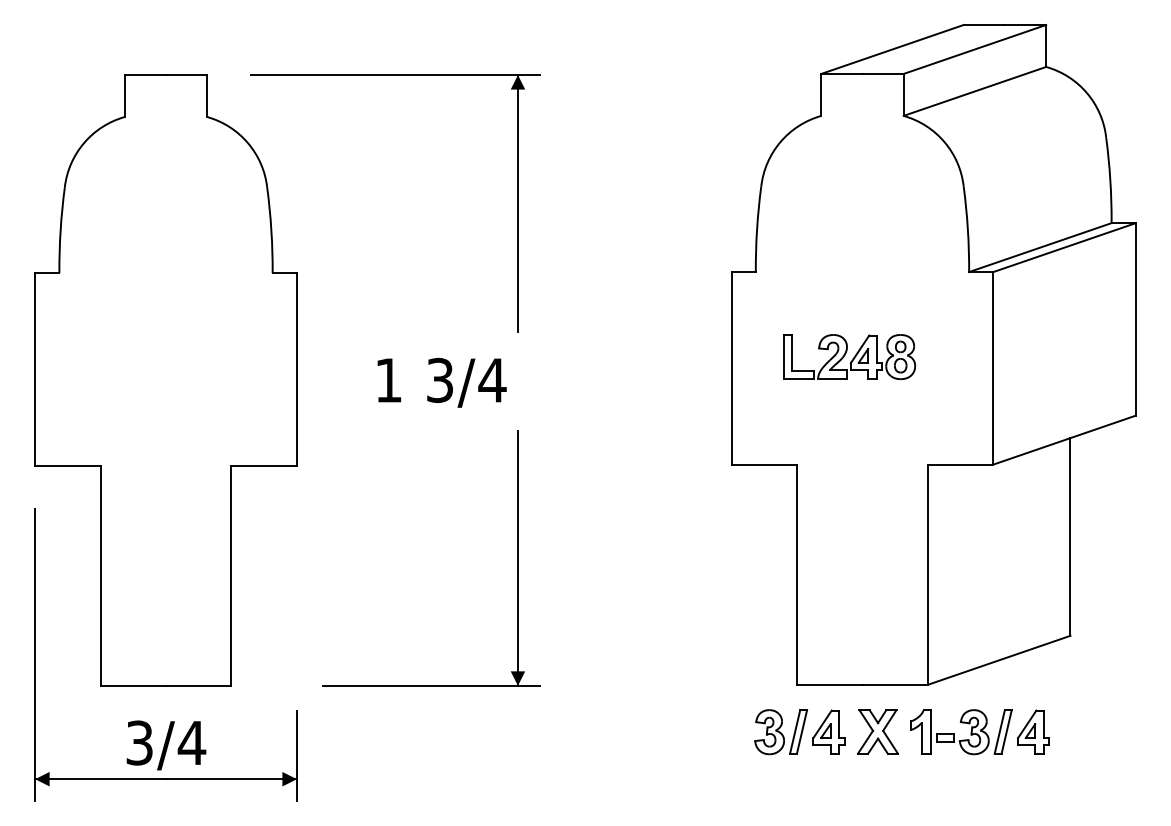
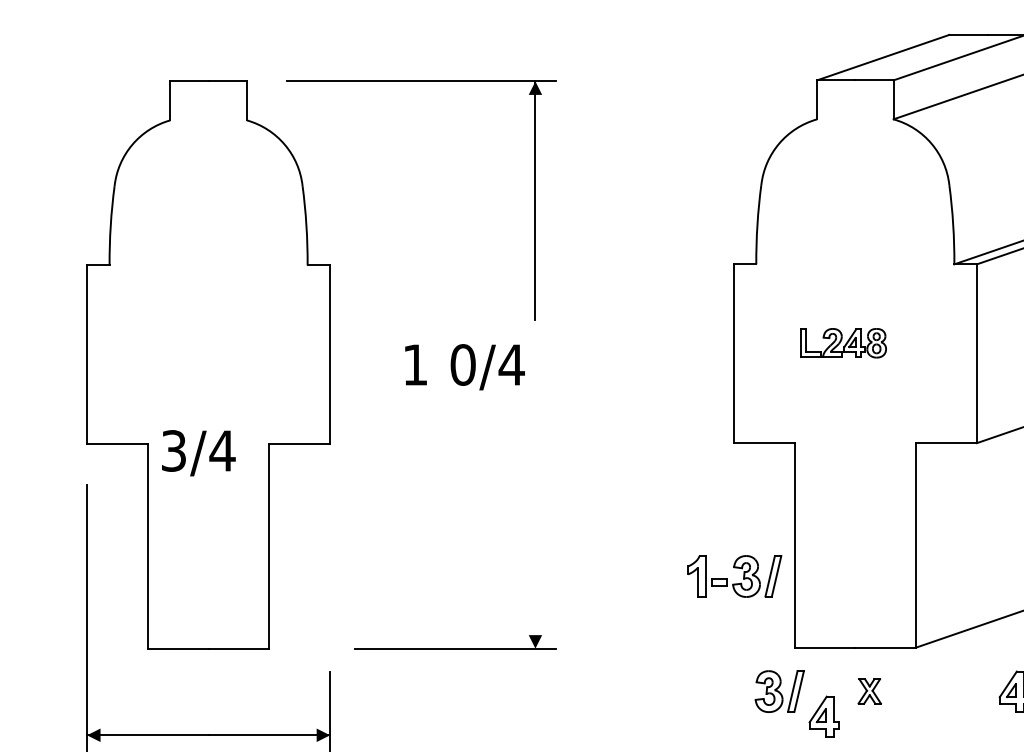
part: (849, 356) -> (843, 342), size x0.7
text: (439, 380) -> (462, 365), 3/4 -> 0/4
line: (517, 557) -> (534, 529), removed
part: (828, 731) -> (823, 716), moved
part: (877, 731) -> (869, 690), size x0.6
part: (954, 733) -> (728, 577), moved
text: (166, 745) -> (198, 453), moved

